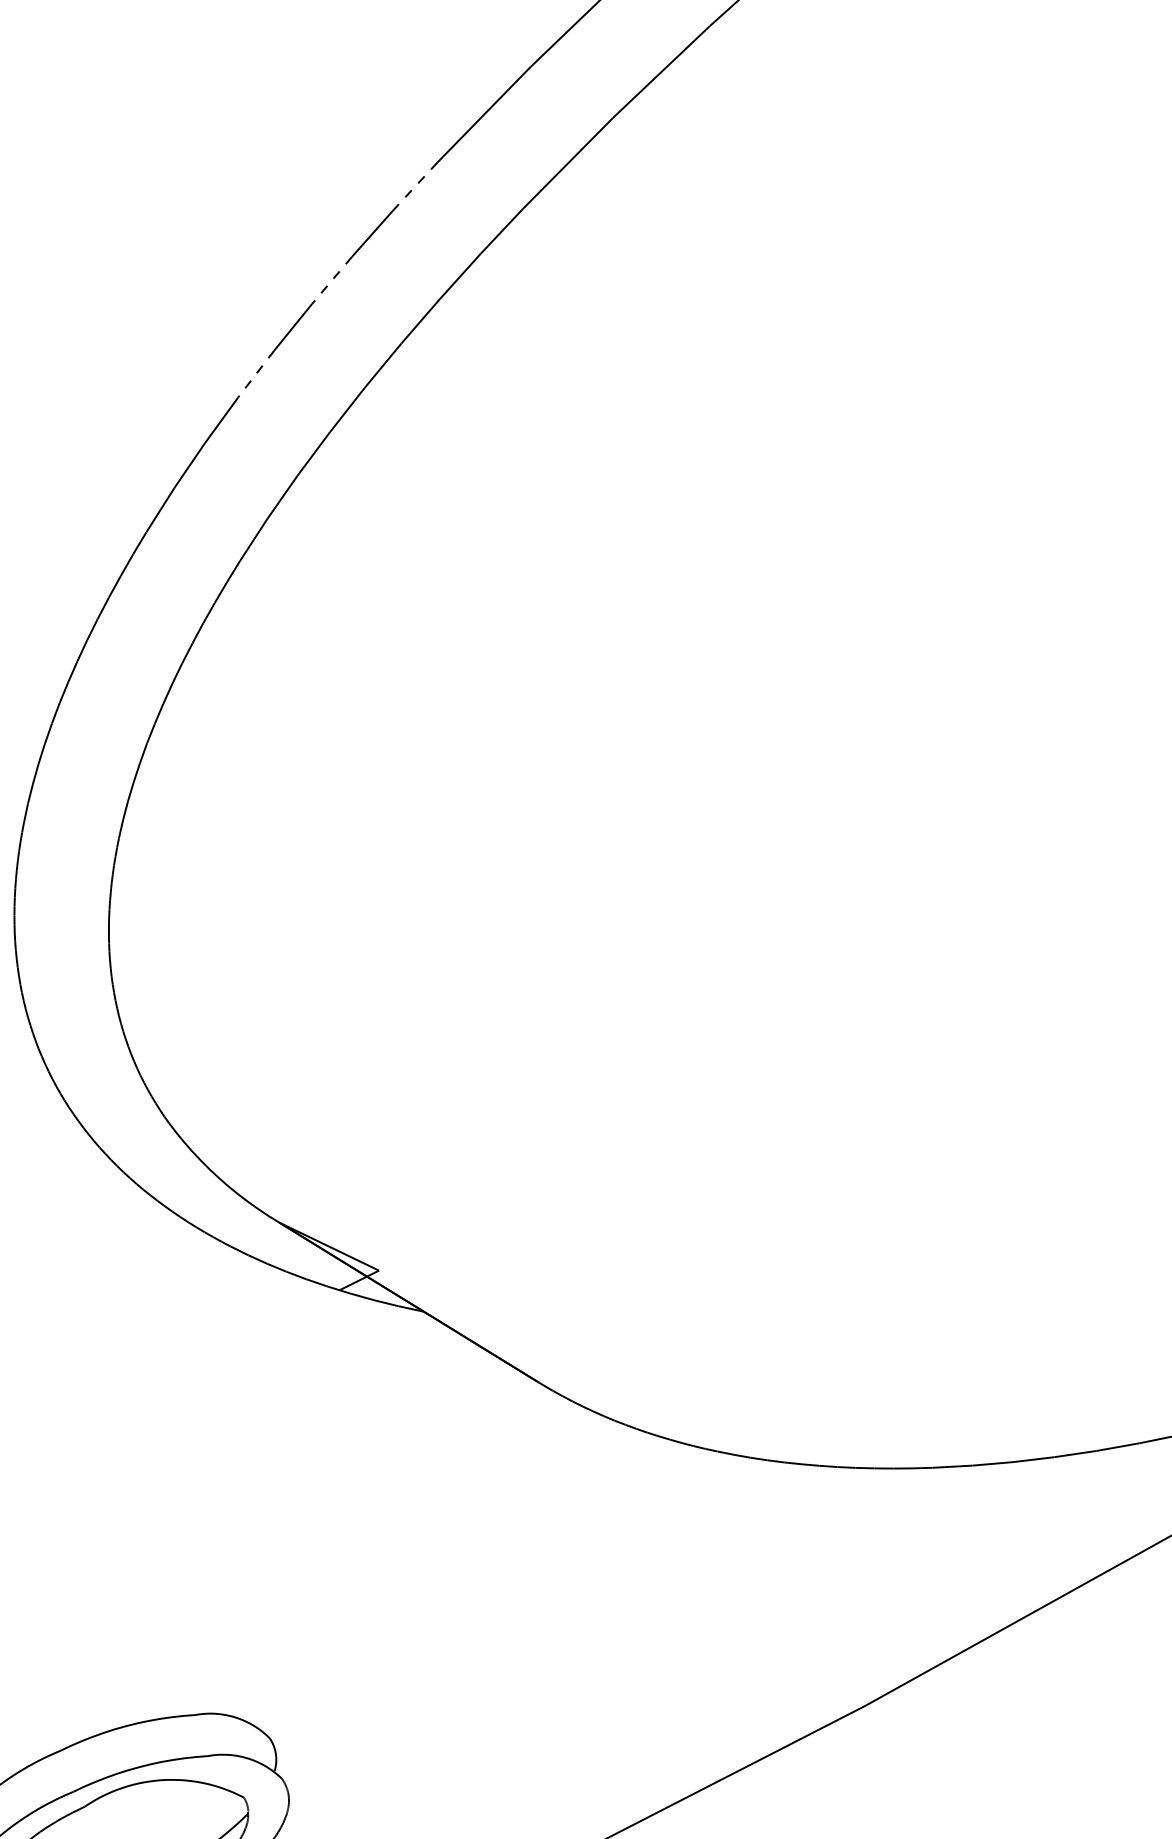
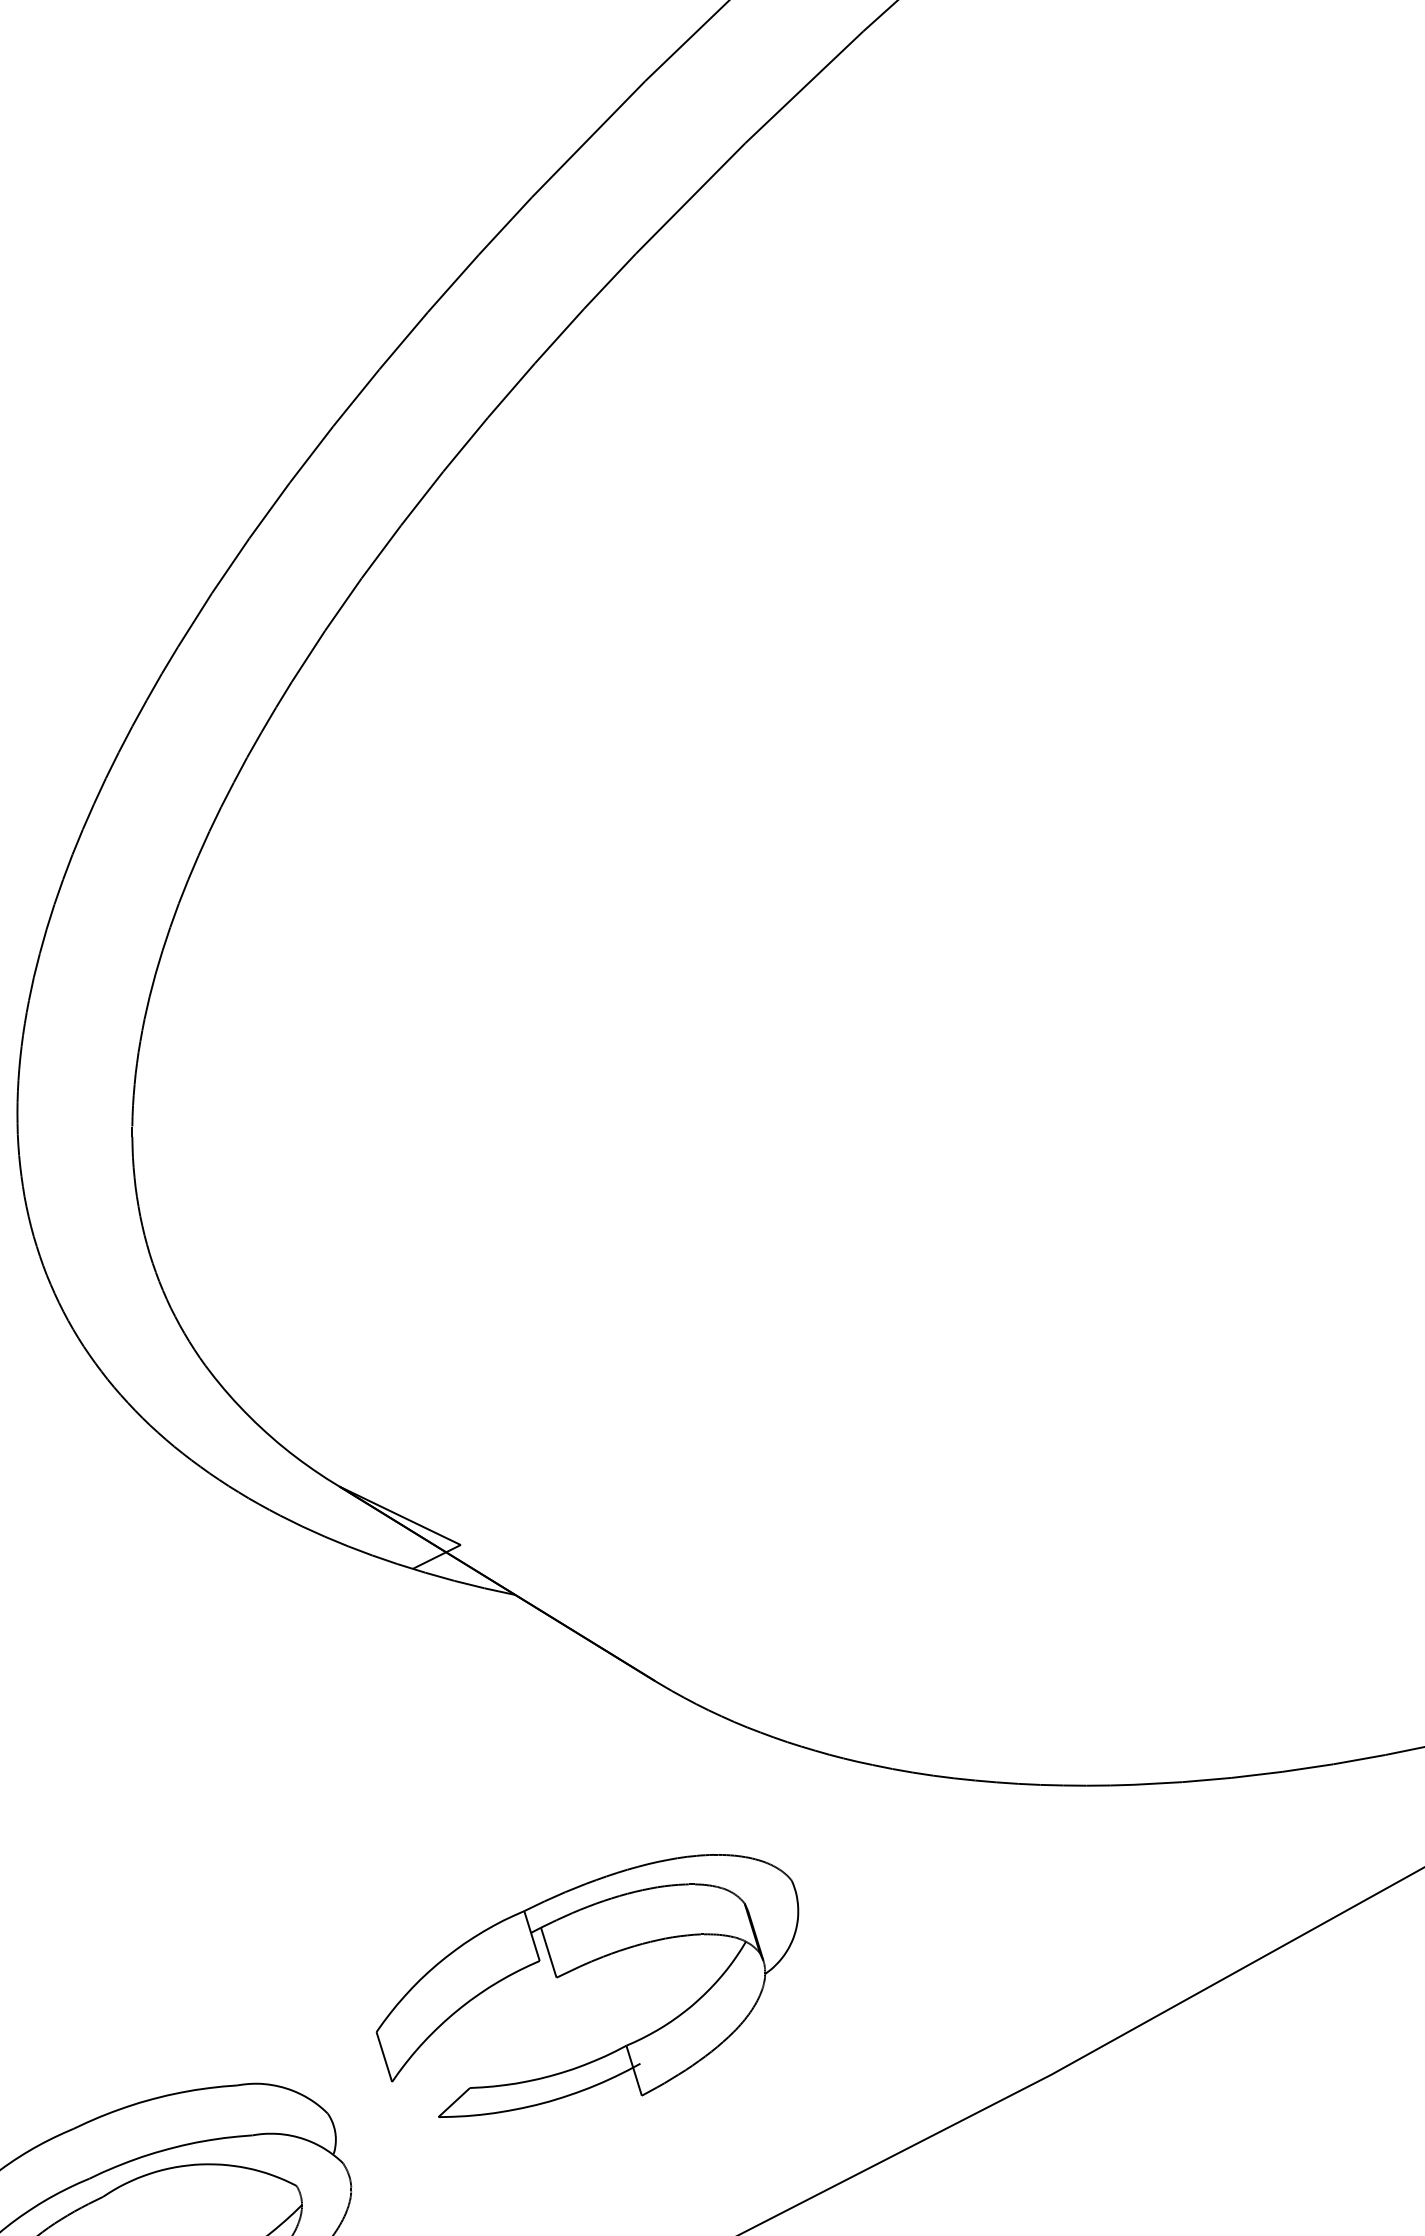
line: (414, 186) -> (504, 226), dashed -> solid
line: (331, 280) -> (403, 341), dashed -> solid
line: (256, 373) -> (311, 454), dashed -> solid
part: (475, 1618) -> (578, 1968), added

